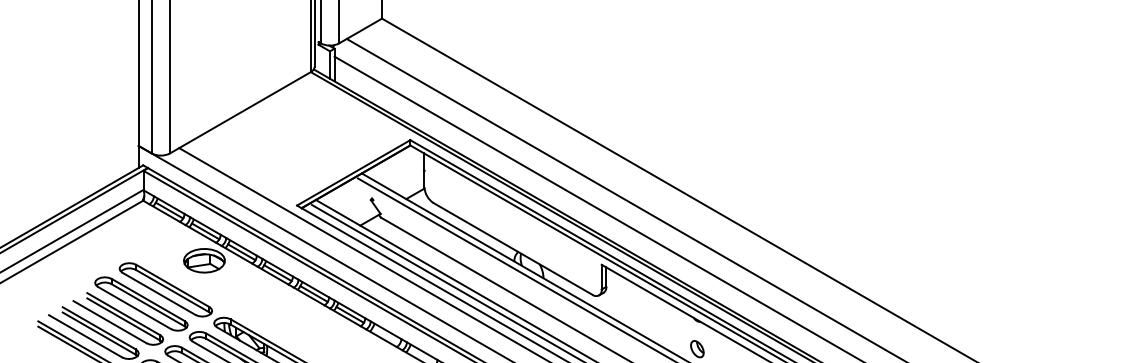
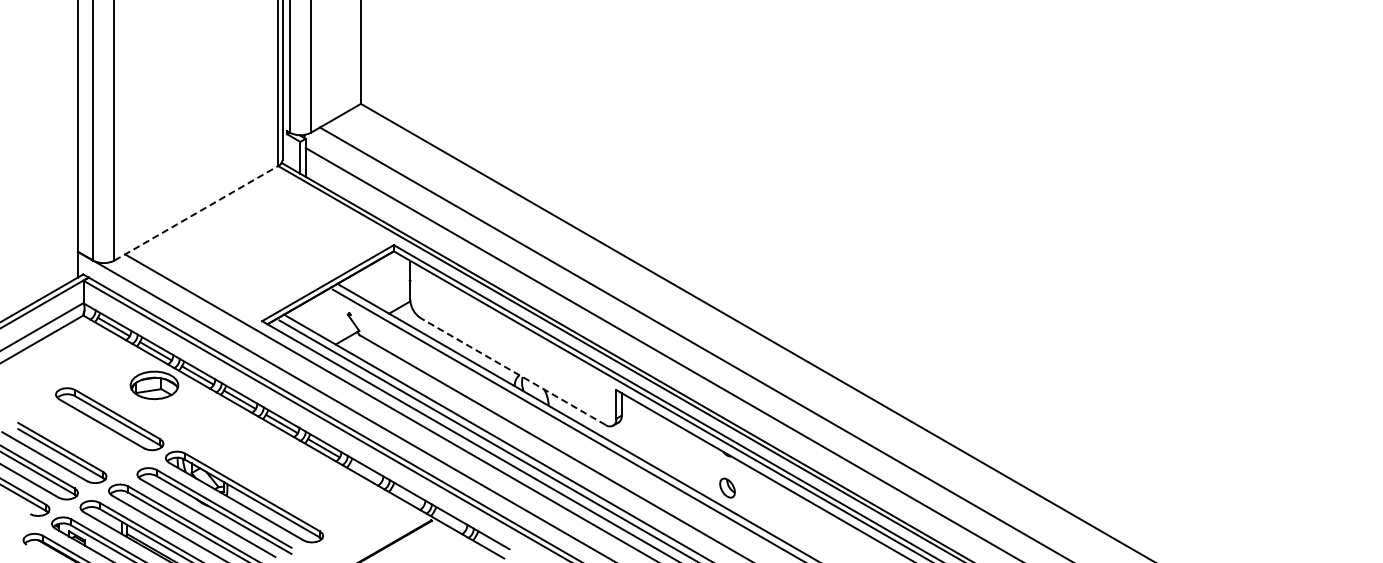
line: (240, 112) -> (196, 213), solid -> dashed
line: (513, 248) -> (513, 371), solid -> dashed
part: (140, 303) -> (80, 435), removed

